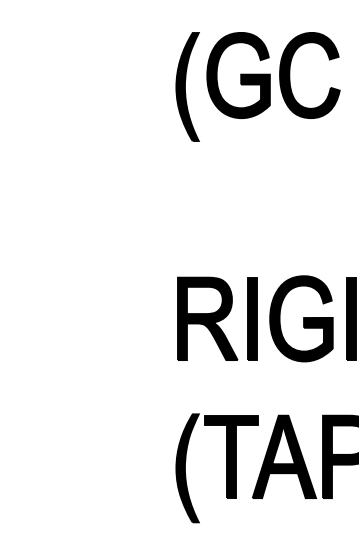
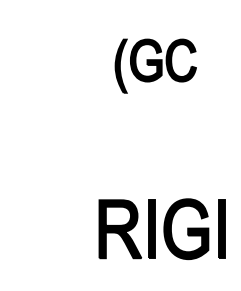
part: (257, 86) -> (155, 65), size x0.7

